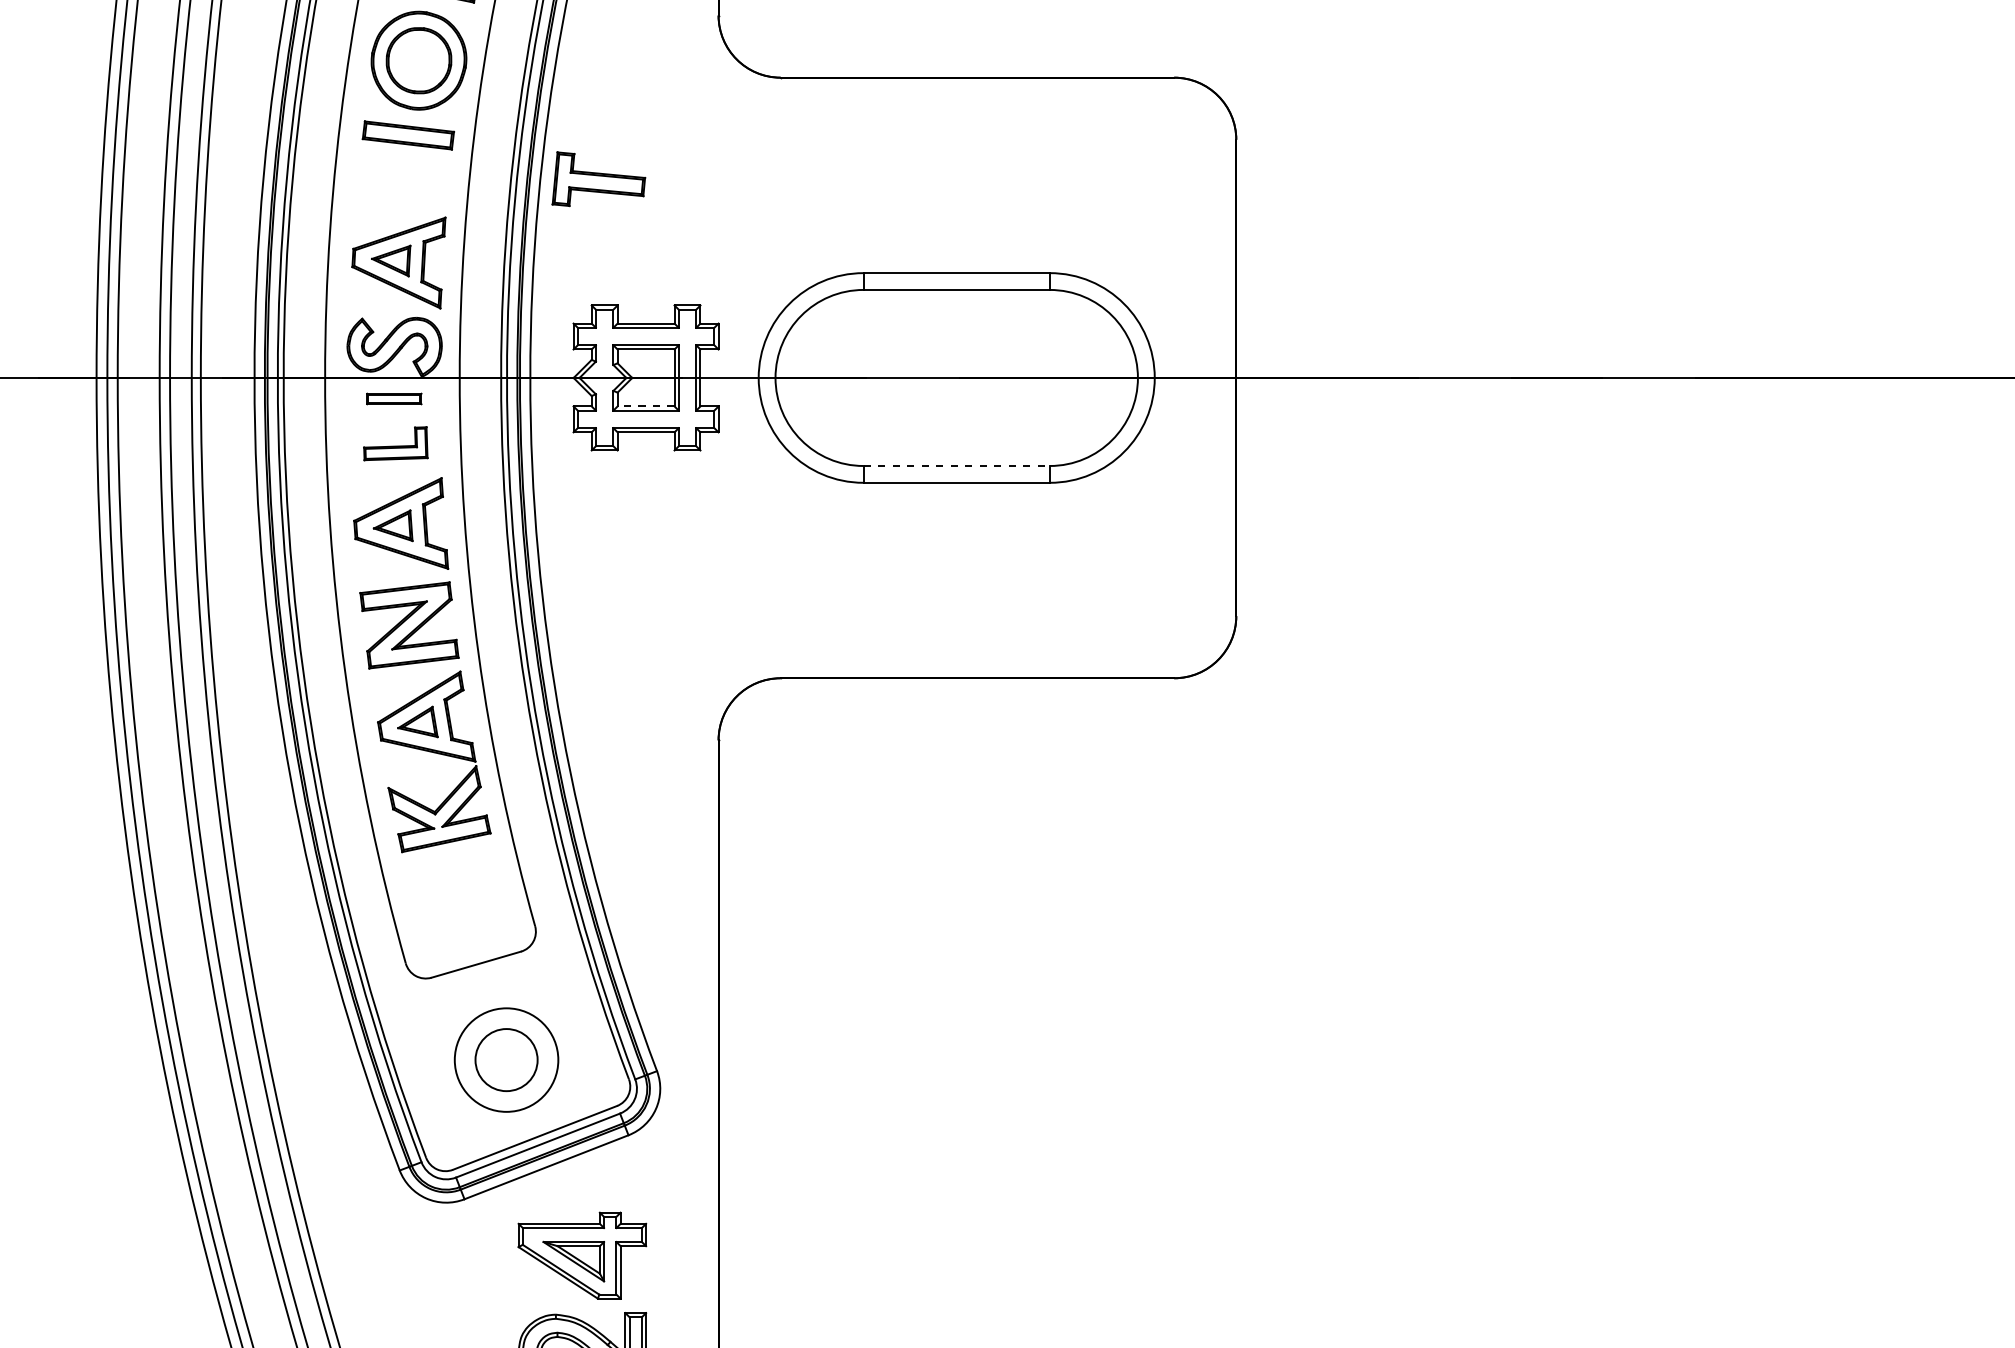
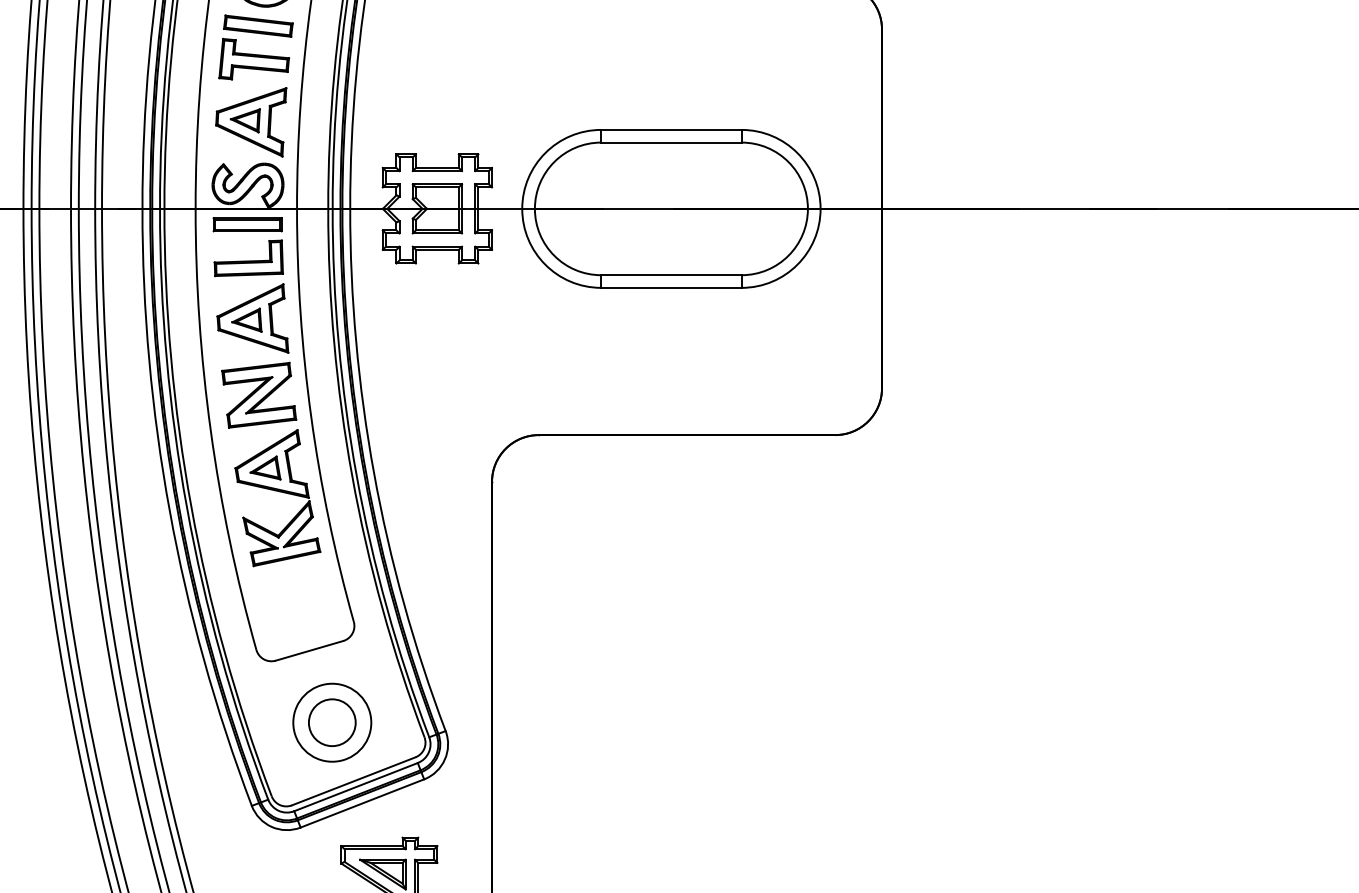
part: (598, 179) -> (253, 59), moved
part: (394, 398) -> (247, 224), size x1.67
line: (645, 406) -> (436, 230), dashed -> solid
part: (395, 443) -> (248, 258), size x1.43
line: (957, 465) -> (672, 274), dashed -> solid

